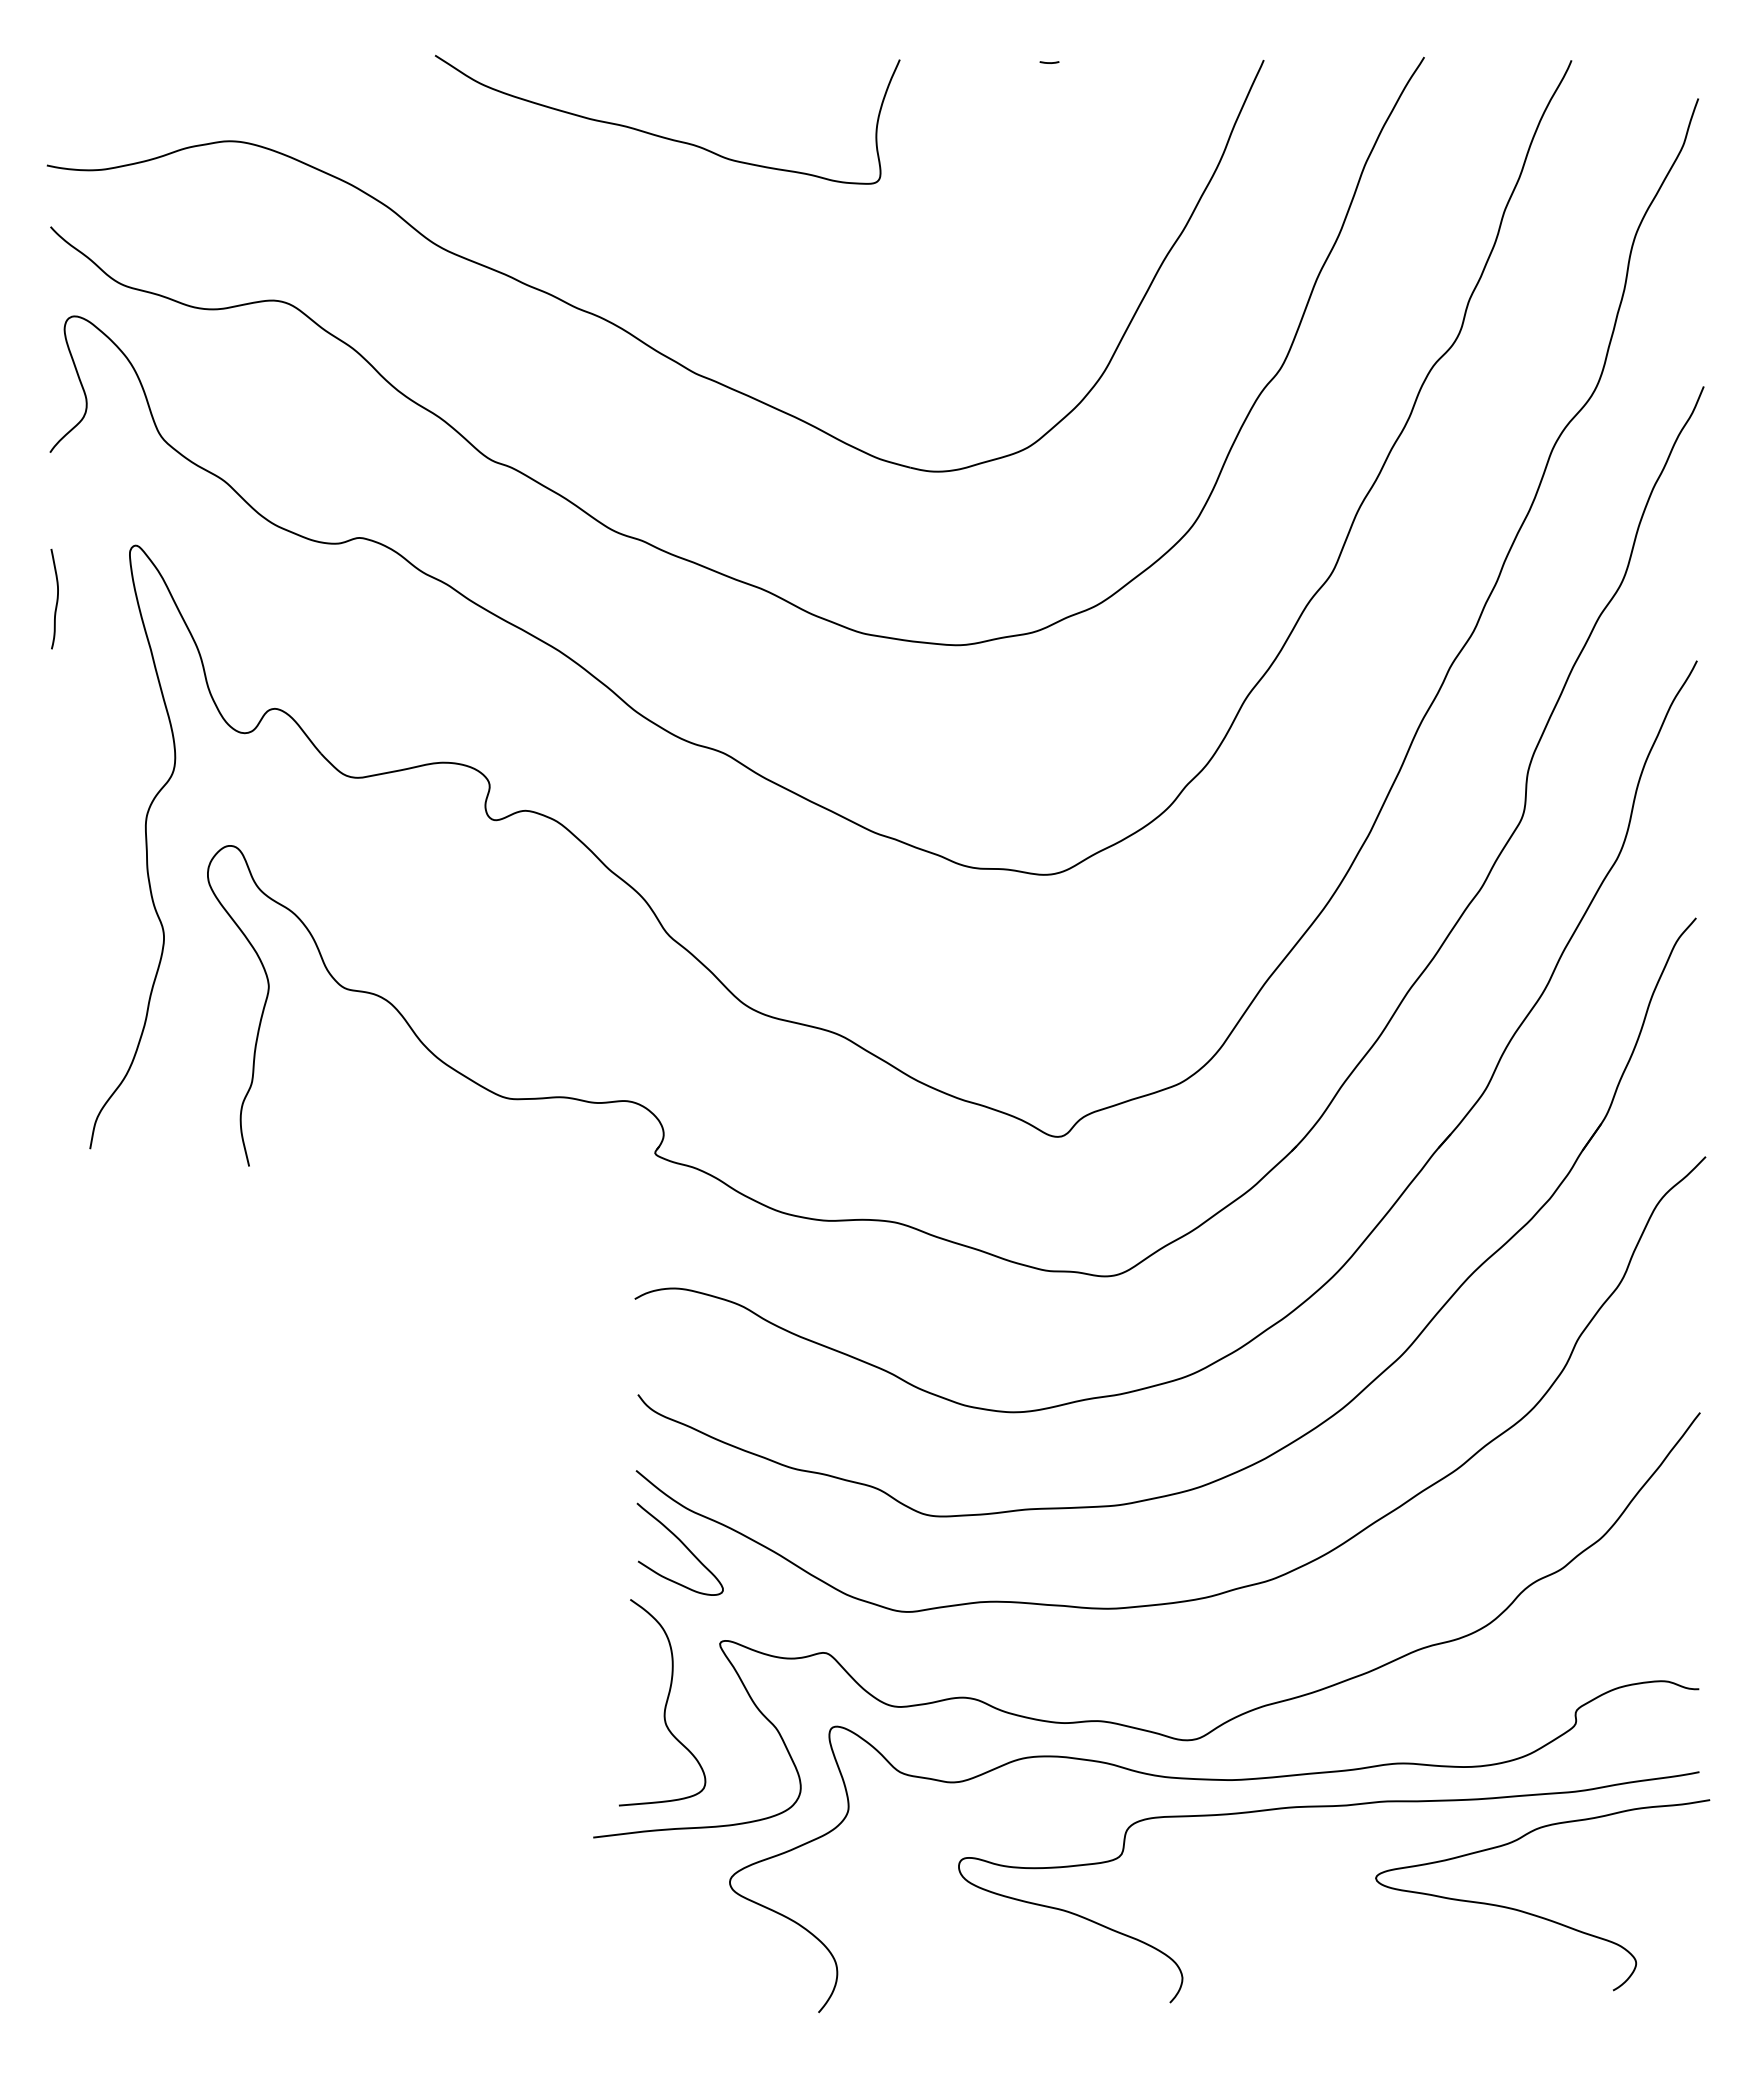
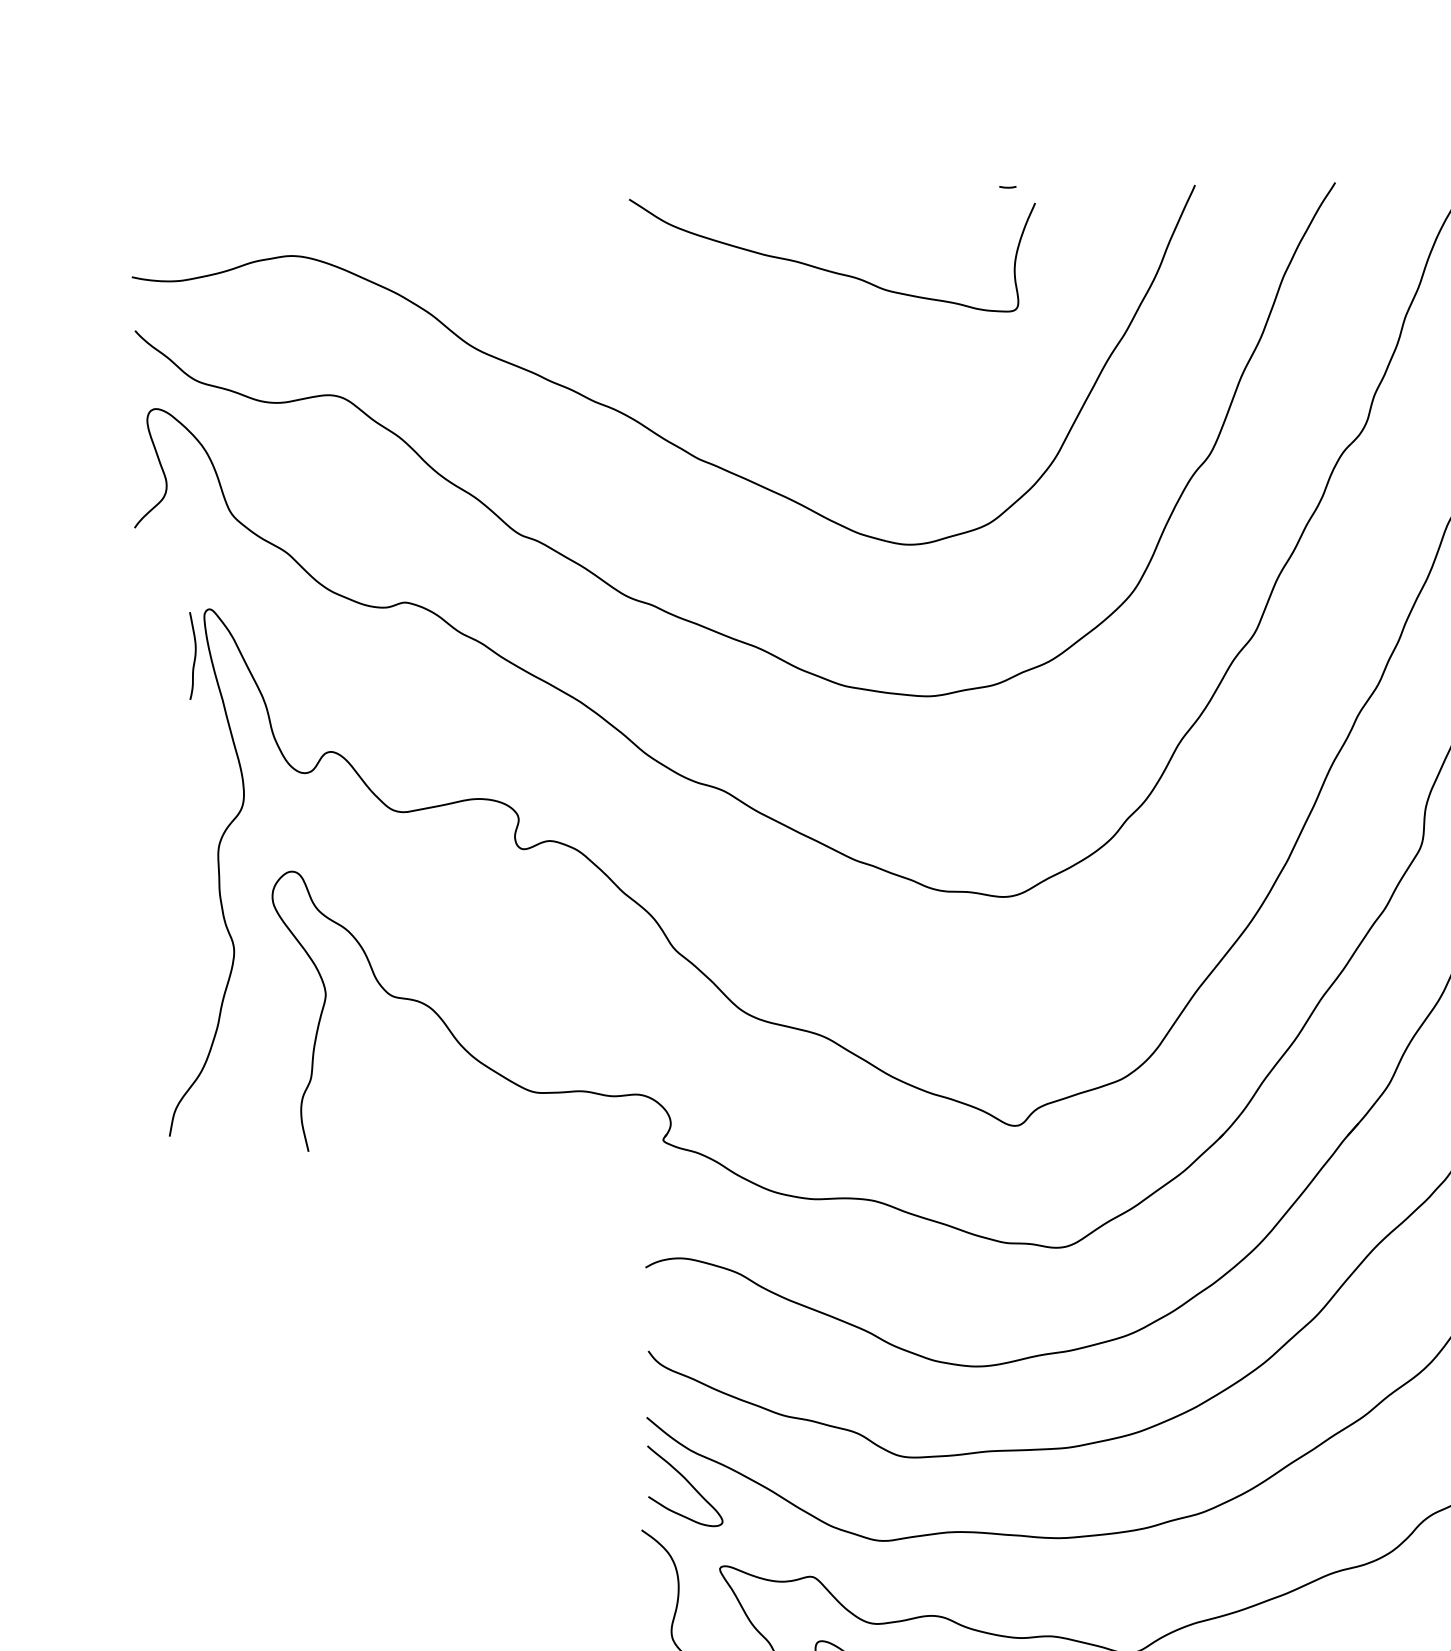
curve: (664, 136) -> (829, 270), moved
curve: (56, 599) -> (194, 656), moved

